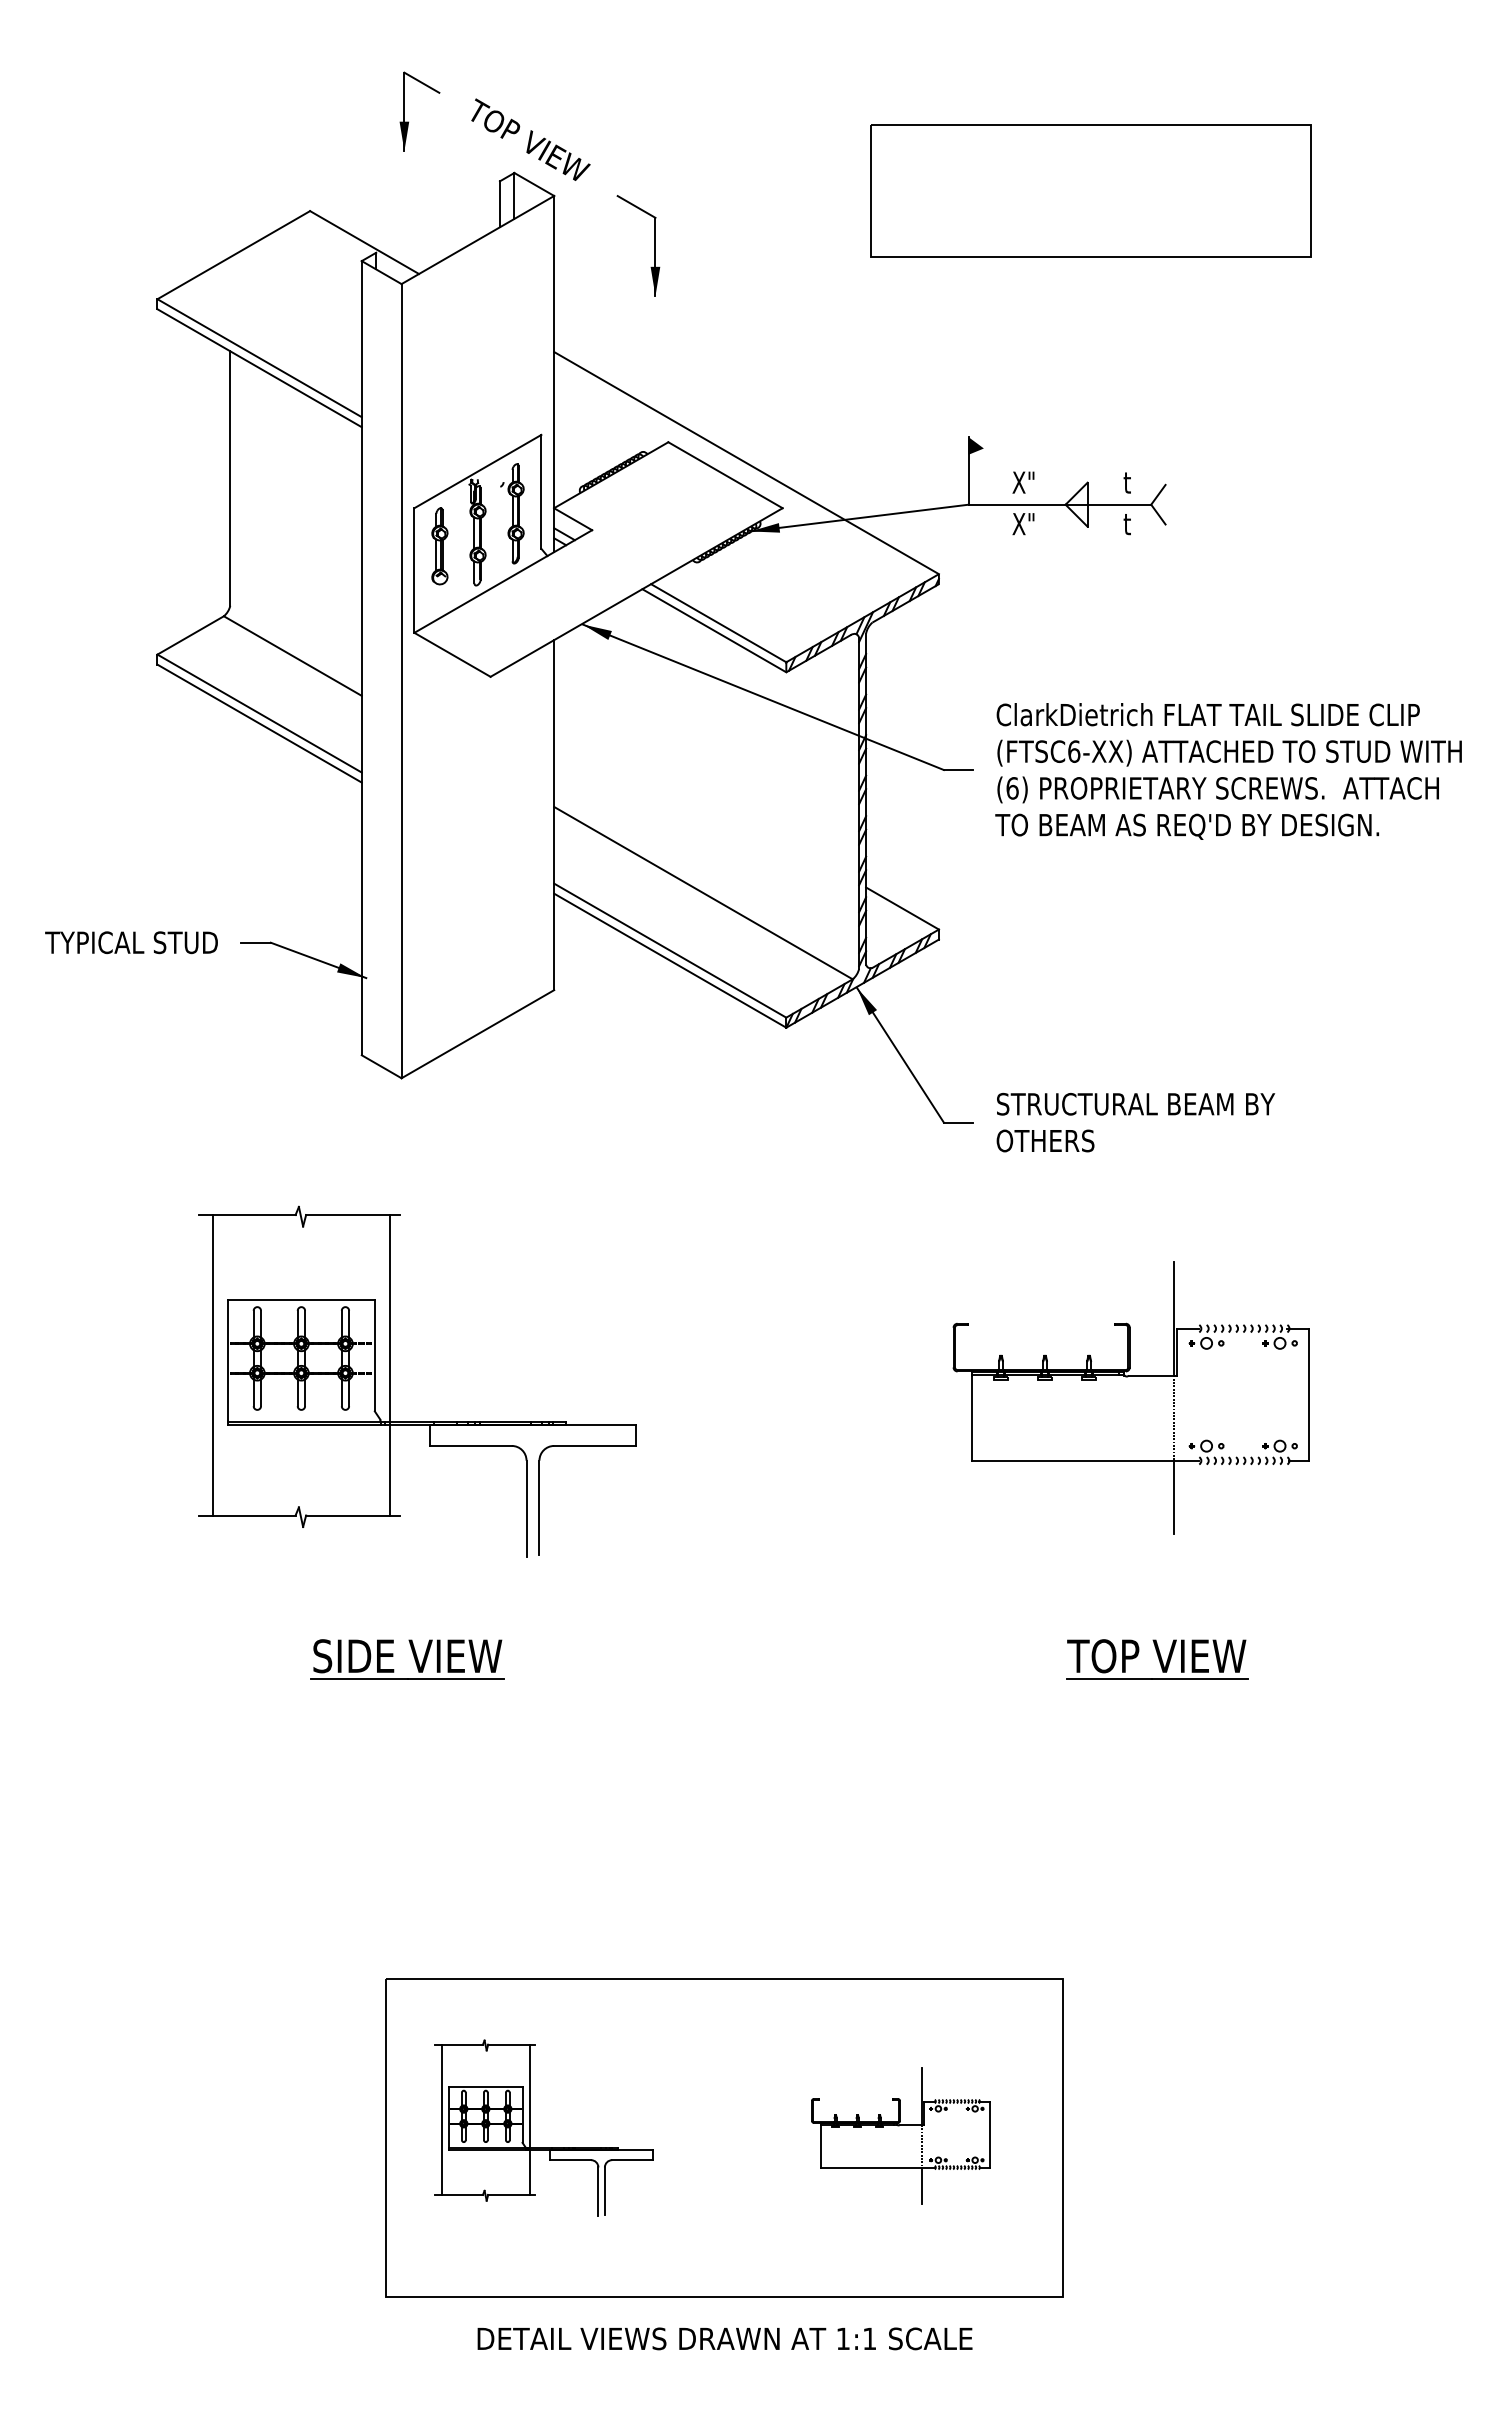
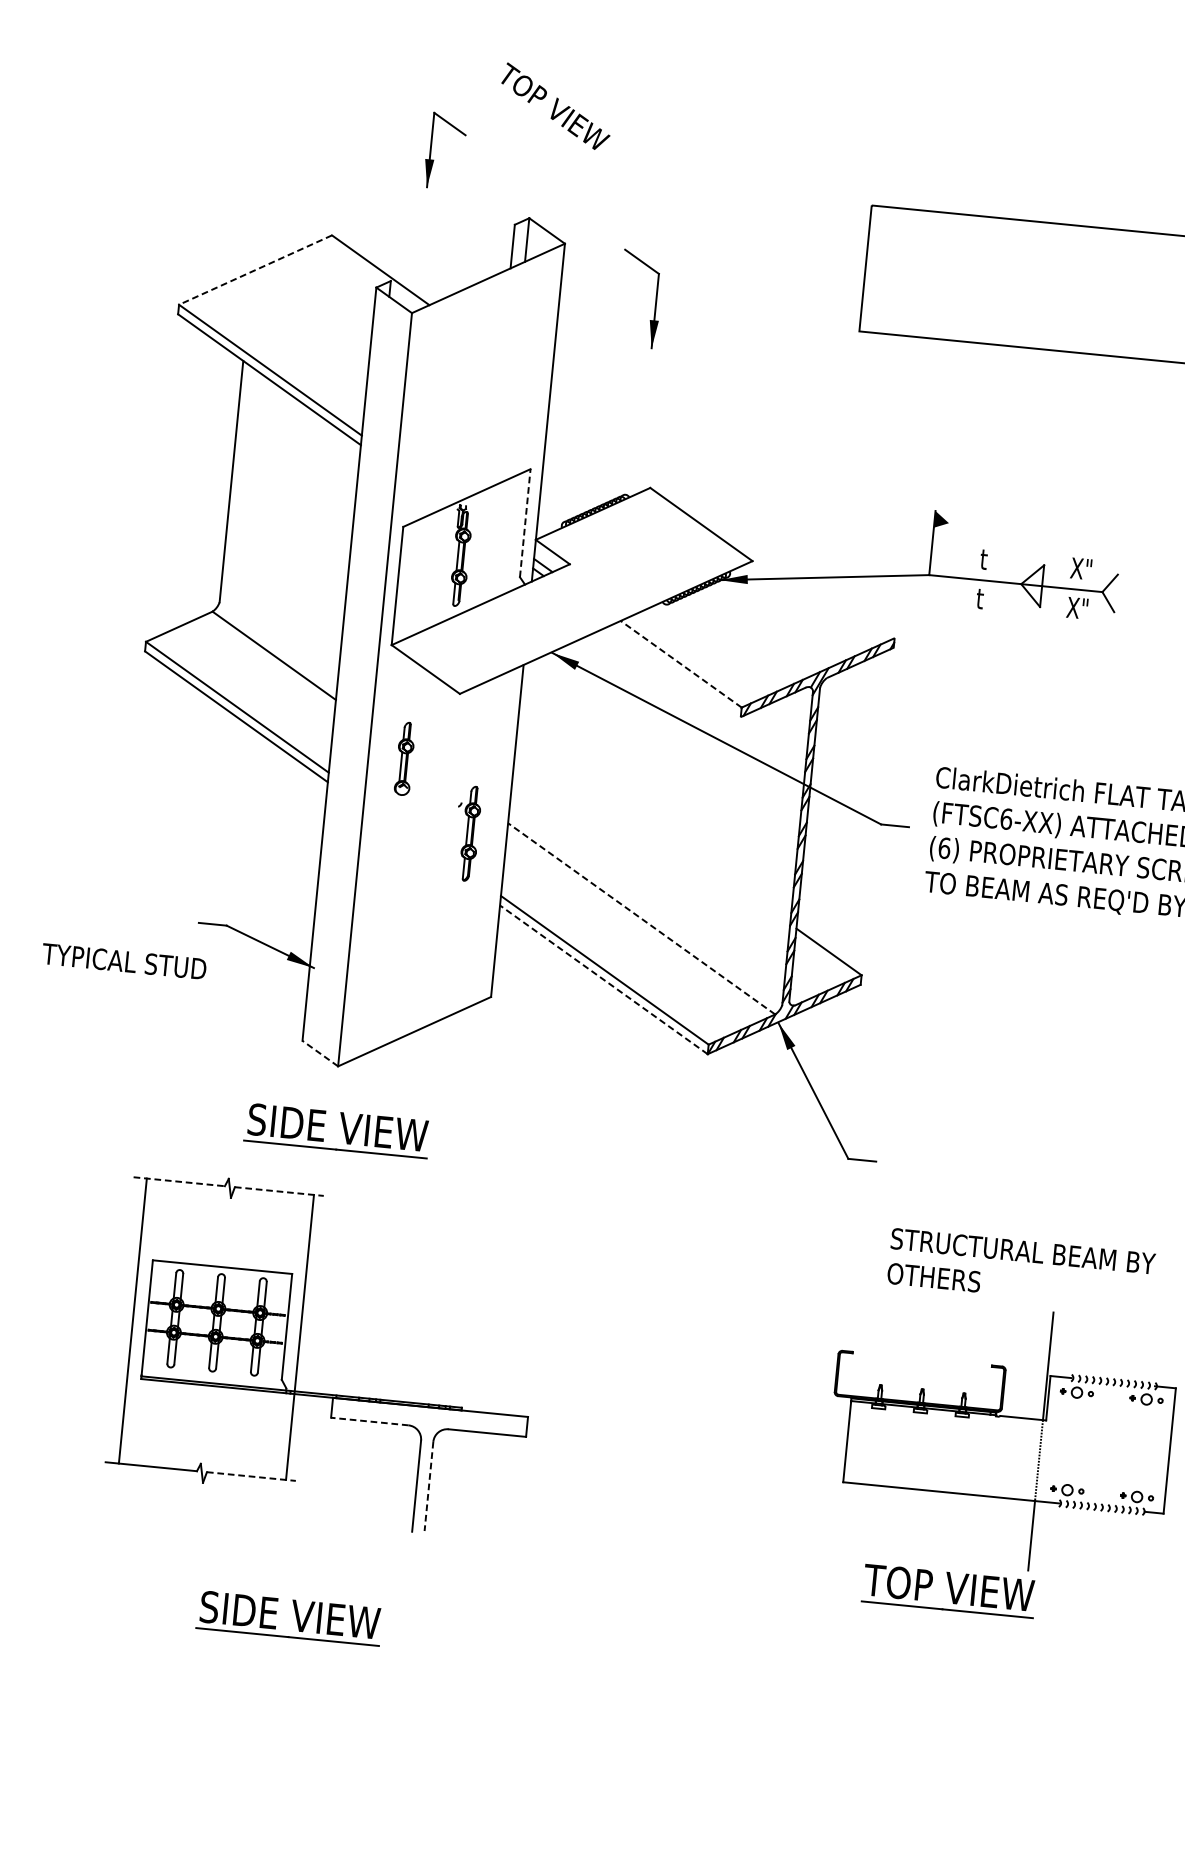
text: (530, 139) -> (555, 106), moved
line: (233, 255) -> (255, 270), solid -> dashed
line: (746, 463) -> (722, 515), removed
text: (1023, 482) -> (983, 559), X" -> t
text: (1126, 482) -> (1081, 568), t -> X"
line: (541, 491) -> (525, 522), solid -> dashed
part: (512, 513) -> (467, 833), moved
text: (1023, 524) -> (979, 598), X" -> t
text: (1126, 524) -> (1077, 608), t -> X"
part: (439, 546) -> (404, 759), moved
line: (718, 622) -> (681, 663), solid -> dashed
line: (714, 630) -> (676, 670), removed
line: (703, 892) -> (641, 918), solid -> dashed
text: (131, 942) -> (124, 961), moved
line: (669, 960) -> (603, 979), solid -> dashed
line: (381, 1066) -> (320, 1053), solid -> dashed
text: (1135, 1122) -> (1021, 1268), moved
part: (413, 1142) -> (343, 1128), added
line: (247, 1215) -> (179, 1182), solid -> dashed
line: (353, 1215) -> (279, 1192), solid -> dashed
line: (471, 1445) -> (370, 1421), solid -> dashed
line: (539, 1508) -> (428, 1487), solid -> dashed
line: (353, 1515) -> (251, 1476), solid -> dashed
part: (1157, 1659) -> (949, 1590), moved

